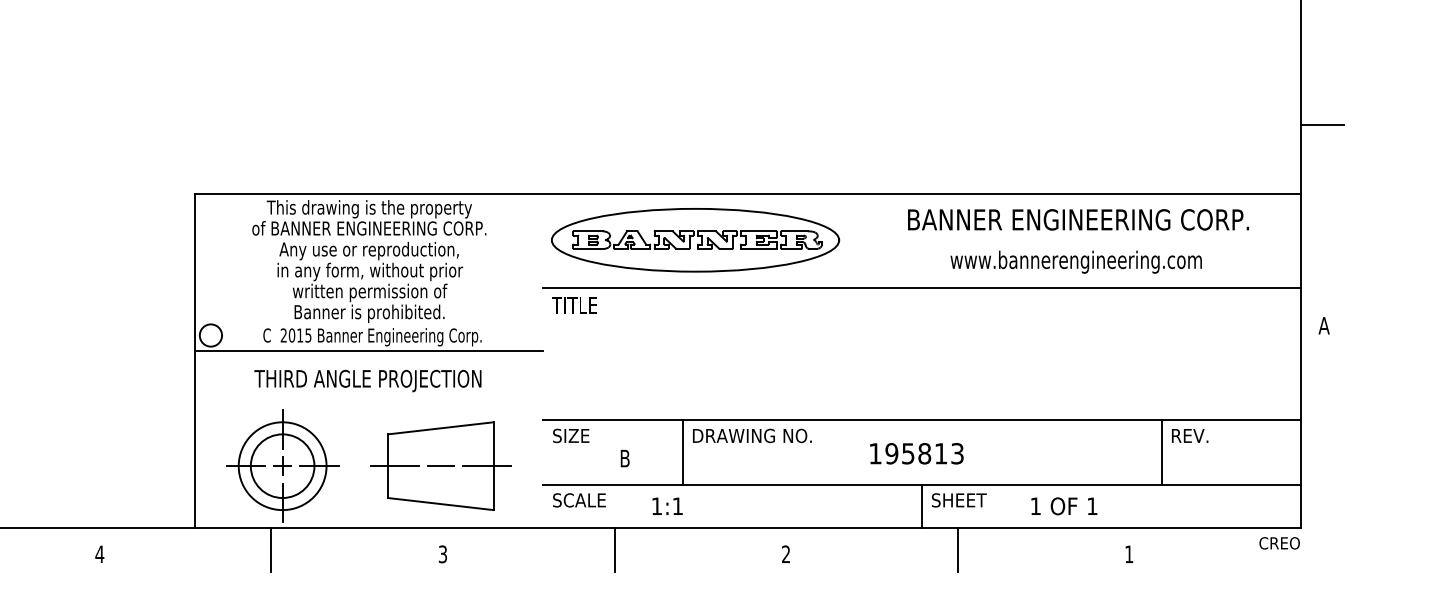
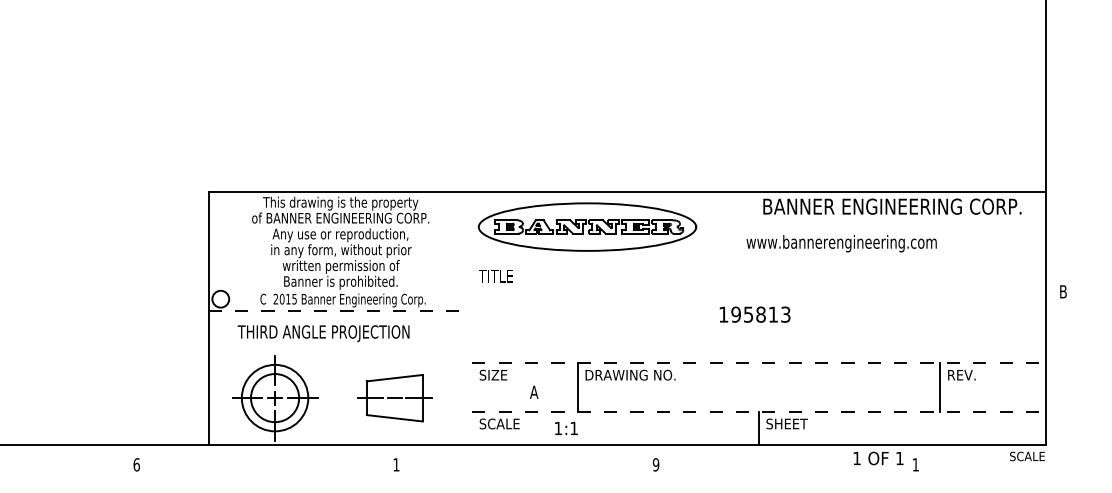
line: (1321, 125) -> (1061, 140), removed
text: (1078, 219) -> (892, 206), moved
text: (1075, 261) -> (841, 243), moved
line: (921, 288) -> (758, 263), removed
text: (1324, 325) -> (1063, 291), A -> B
line: (369, 350) -> (340, 310), solid -> dashed
text: (367, 380) -> (323, 333), moved
line: (921, 420) -> (758, 363), solid -> dashed
text: (916, 453) -> (754, 314), moved
text: (625, 457) -> (534, 391), B -> A
part: (440, 466) -> (394, 398), size x0.7
line: (921, 485) -> (758, 412), solid -> dashed
text: (1064, 506) -> (878, 458), moved
text: (1276, 543) -> (1027, 456), CREO -> SCALE
line: (271, 549) -> (266, 461), removed
line: (614, 549) -> (526, 461), removed
line: (957, 549) -> (785, 461), removed
text: (99, 553) -> (136, 464), 4 -> 6
text: (443, 553) -> (396, 464), 3 -> 1
text: (785, 553) -> (655, 464), 2 -> 9

